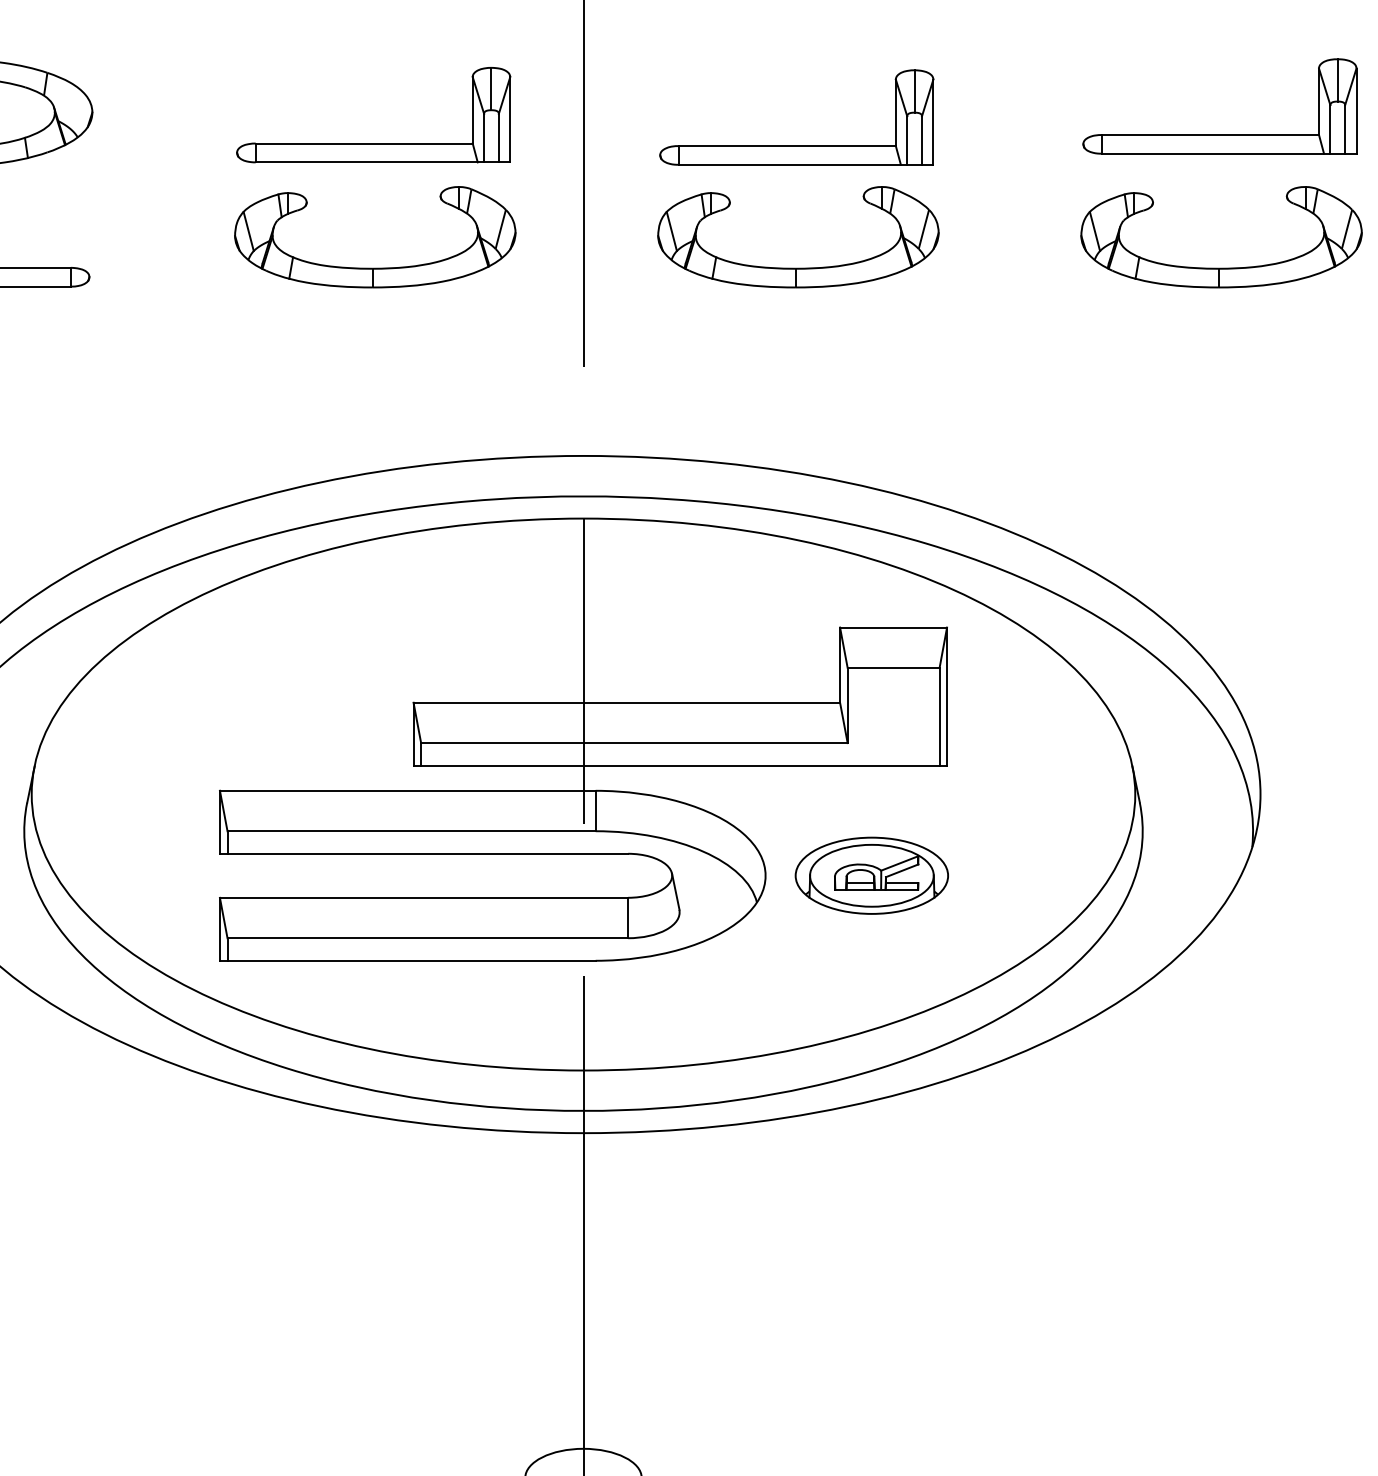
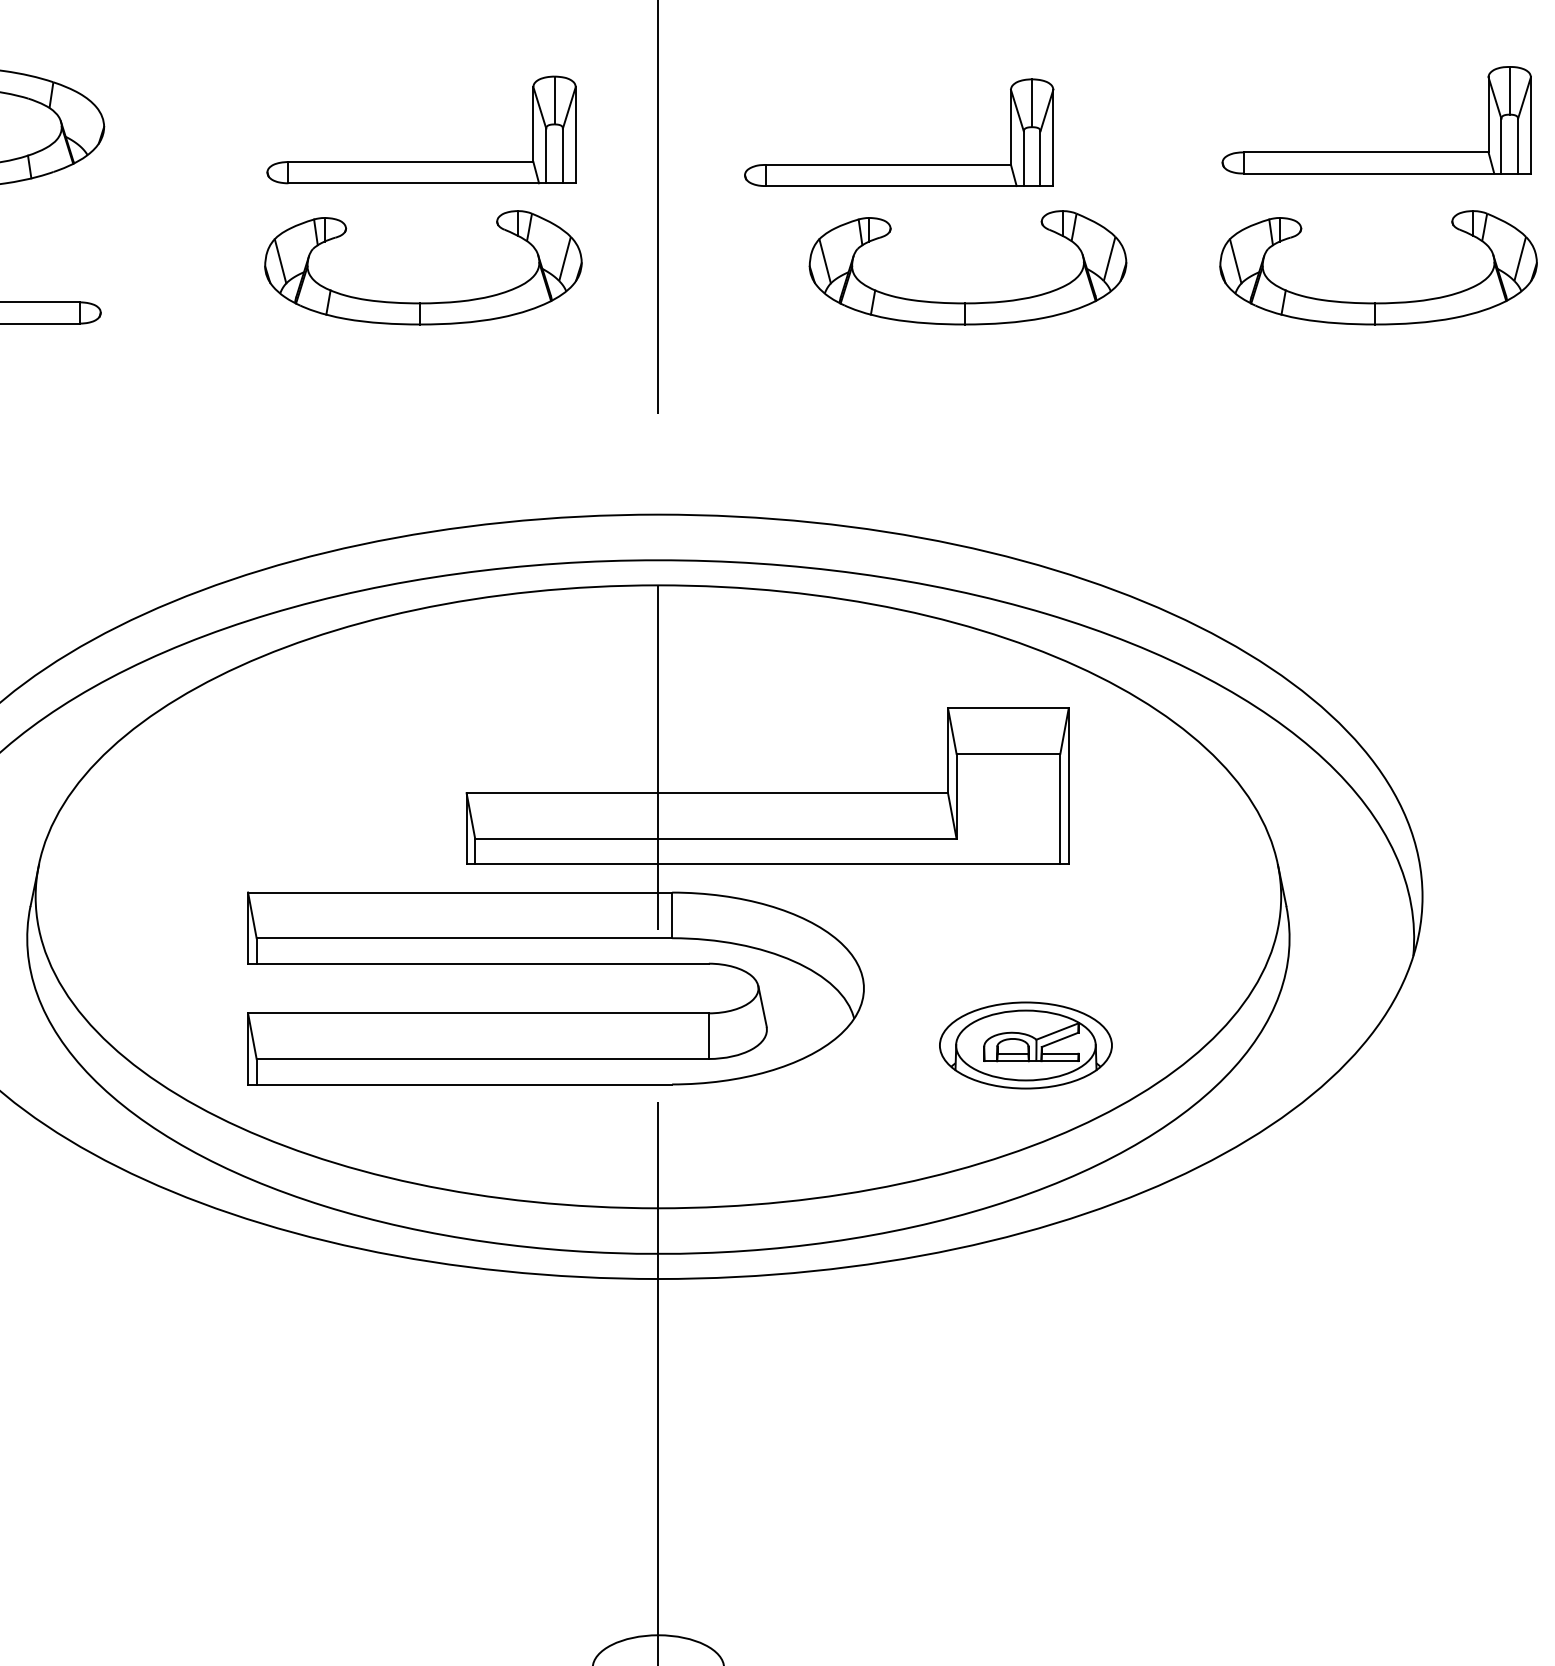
part: (797, 267) -> (967, 302), moved
part: (871, 875) -> (1025, 1045), moved

